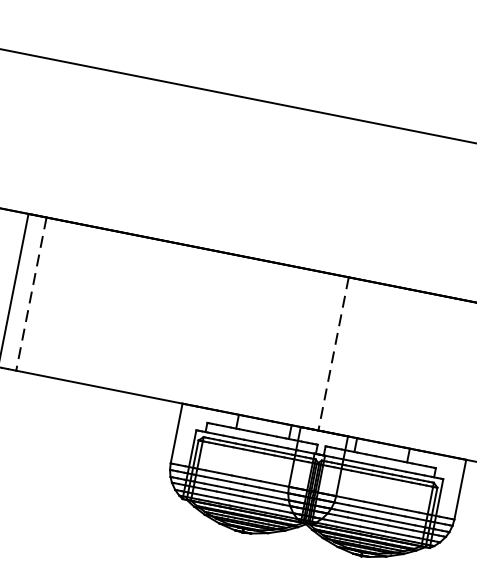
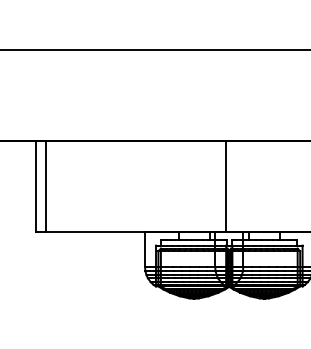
line: (31, 295) -> (46, 187), dashed -> solid
line: (332, 355) -> (225, 187), dashed -> solid

